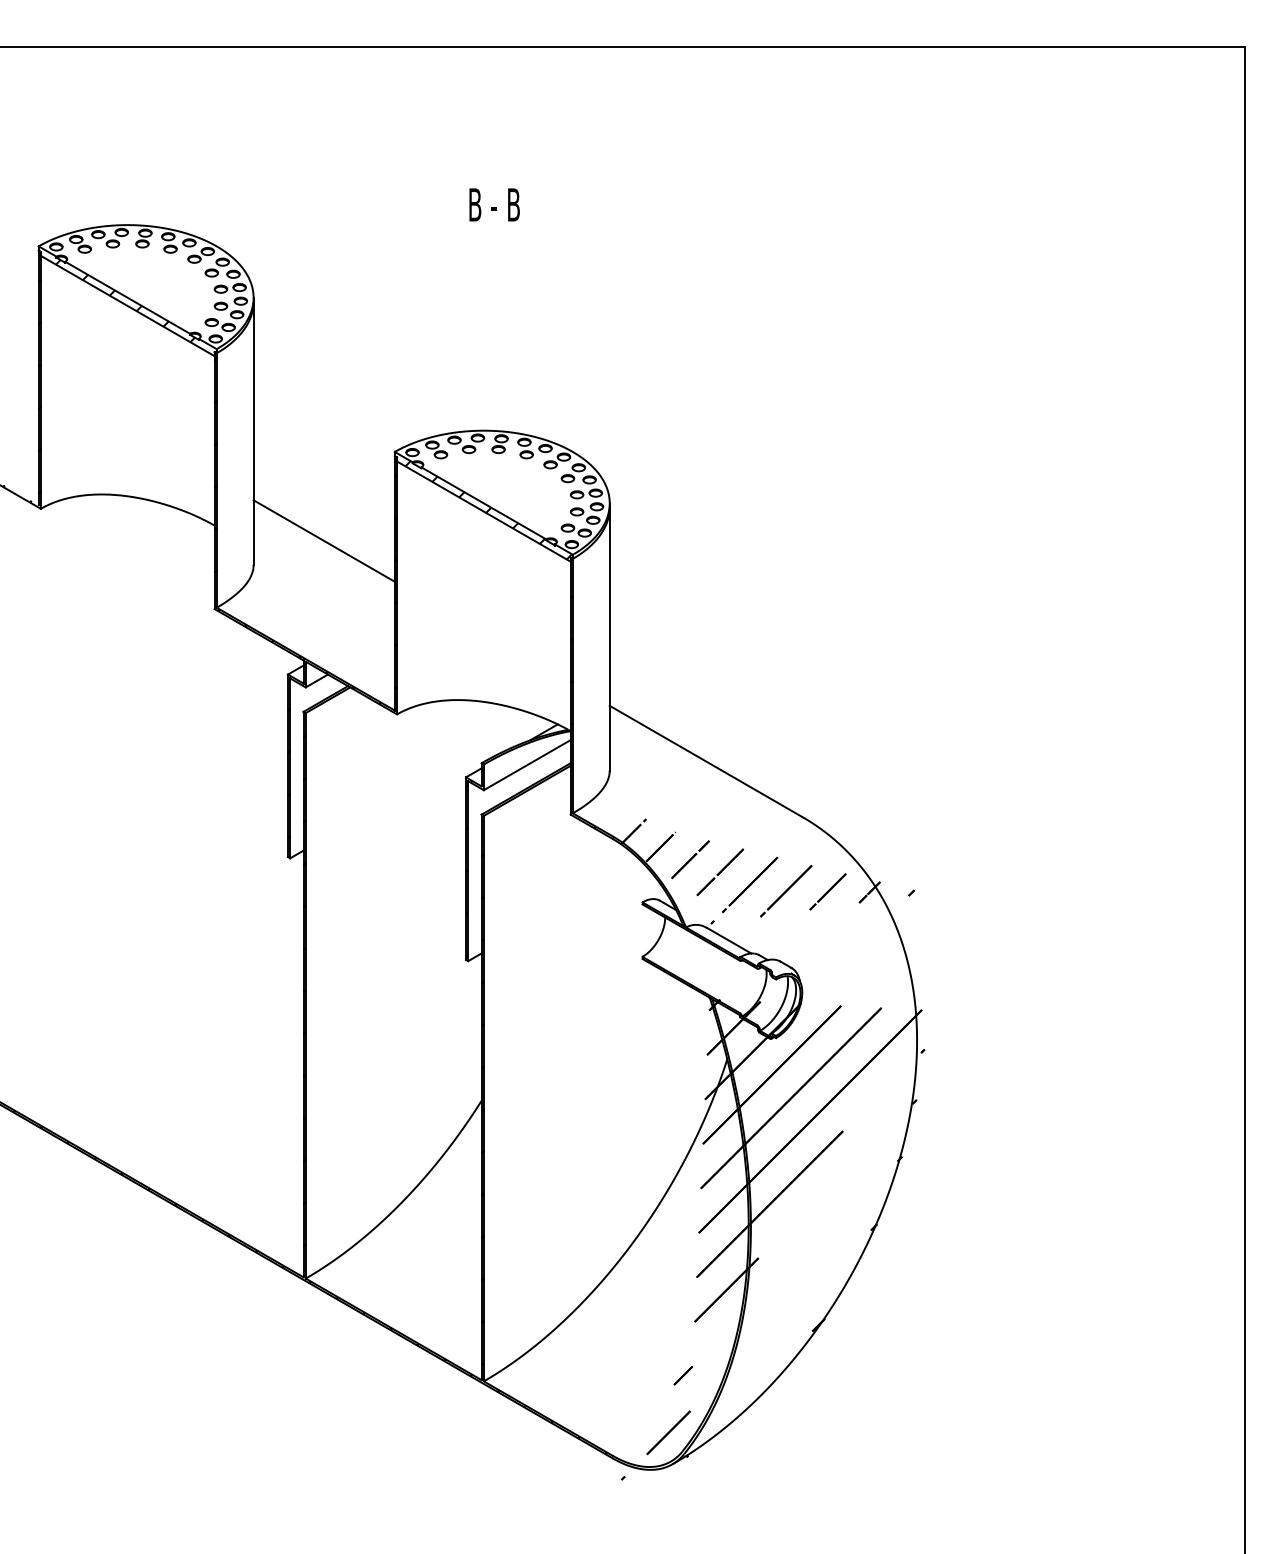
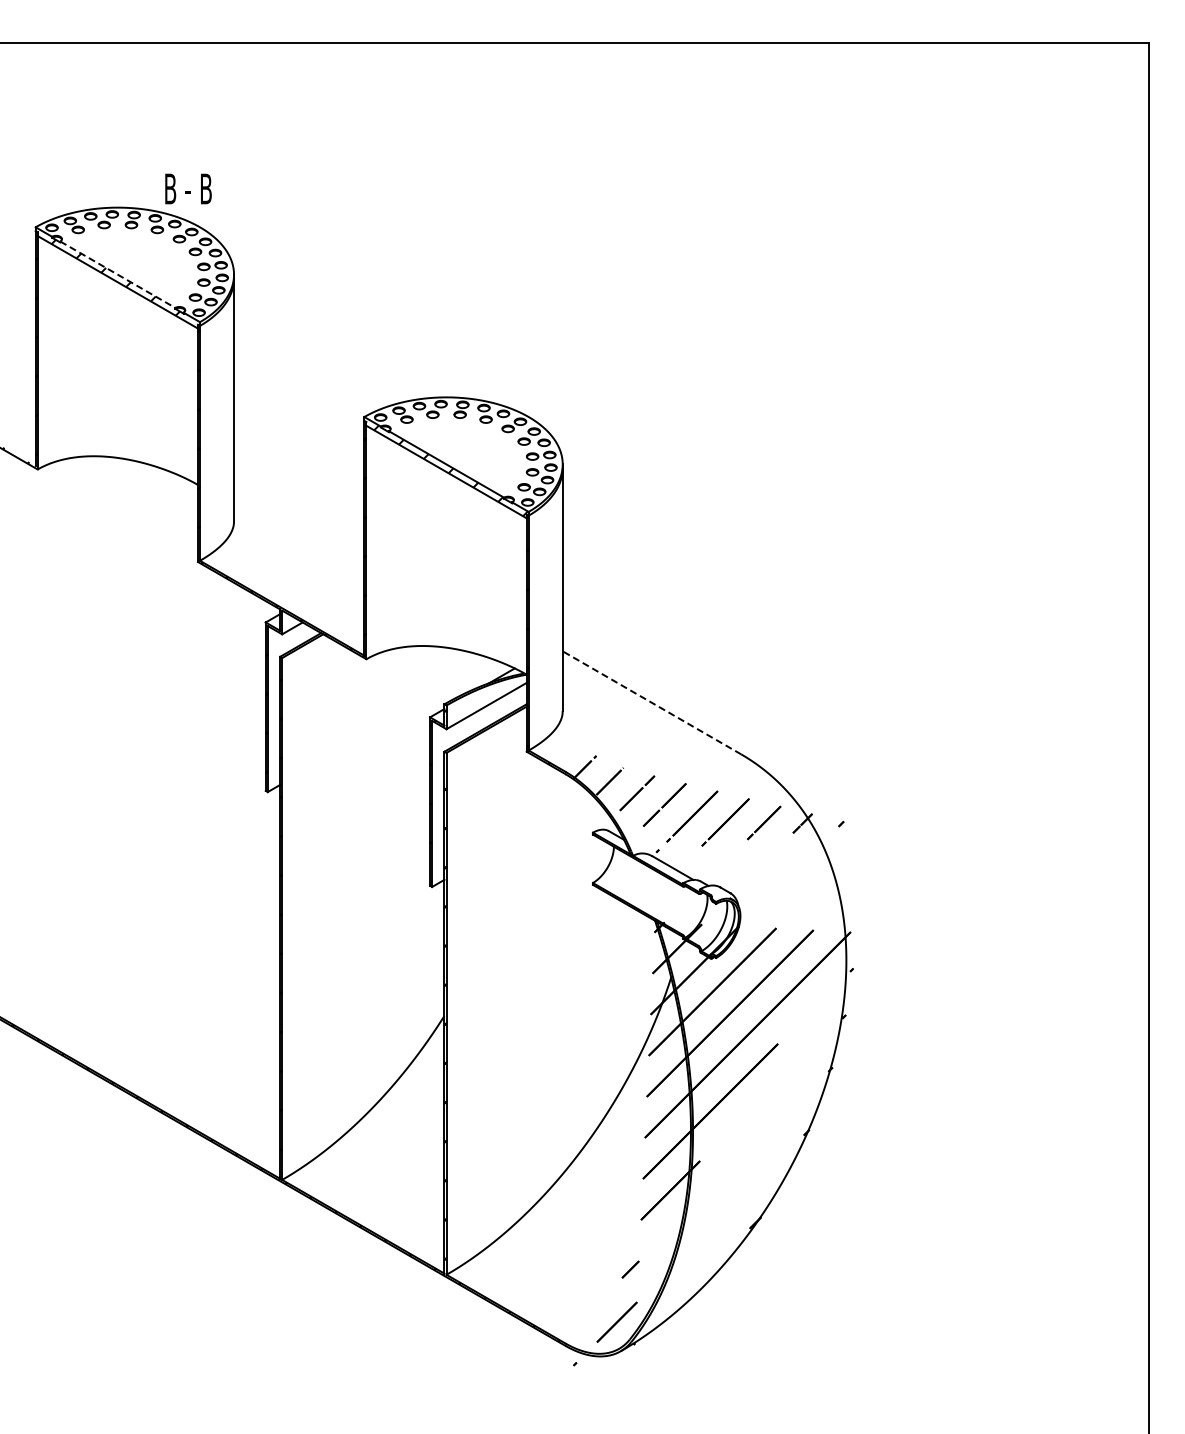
text: (494, 204) -> (188, 188), moved
line: (128, 297) -> (118, 274), solid -> dashed
line: (324, 540) -> (299, 498), removed
line: (705, 761) -> (651, 702), solid -> dashed

